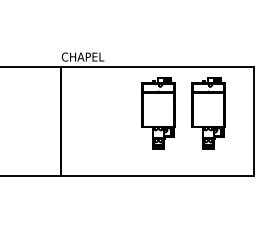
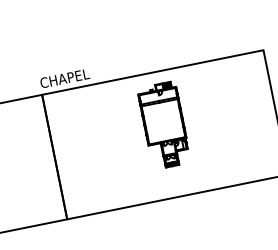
part: (208, 113) -> (221, 114), removed

